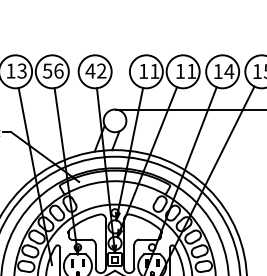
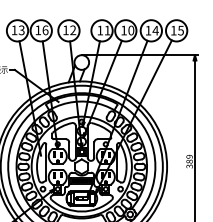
text: (48, 71) -> (38, 30), 56 -> 16
text: (89, 71) -> (65, 30), 42 -> 12
text: (191, 71) -> (131, 30), 11 -> 10

